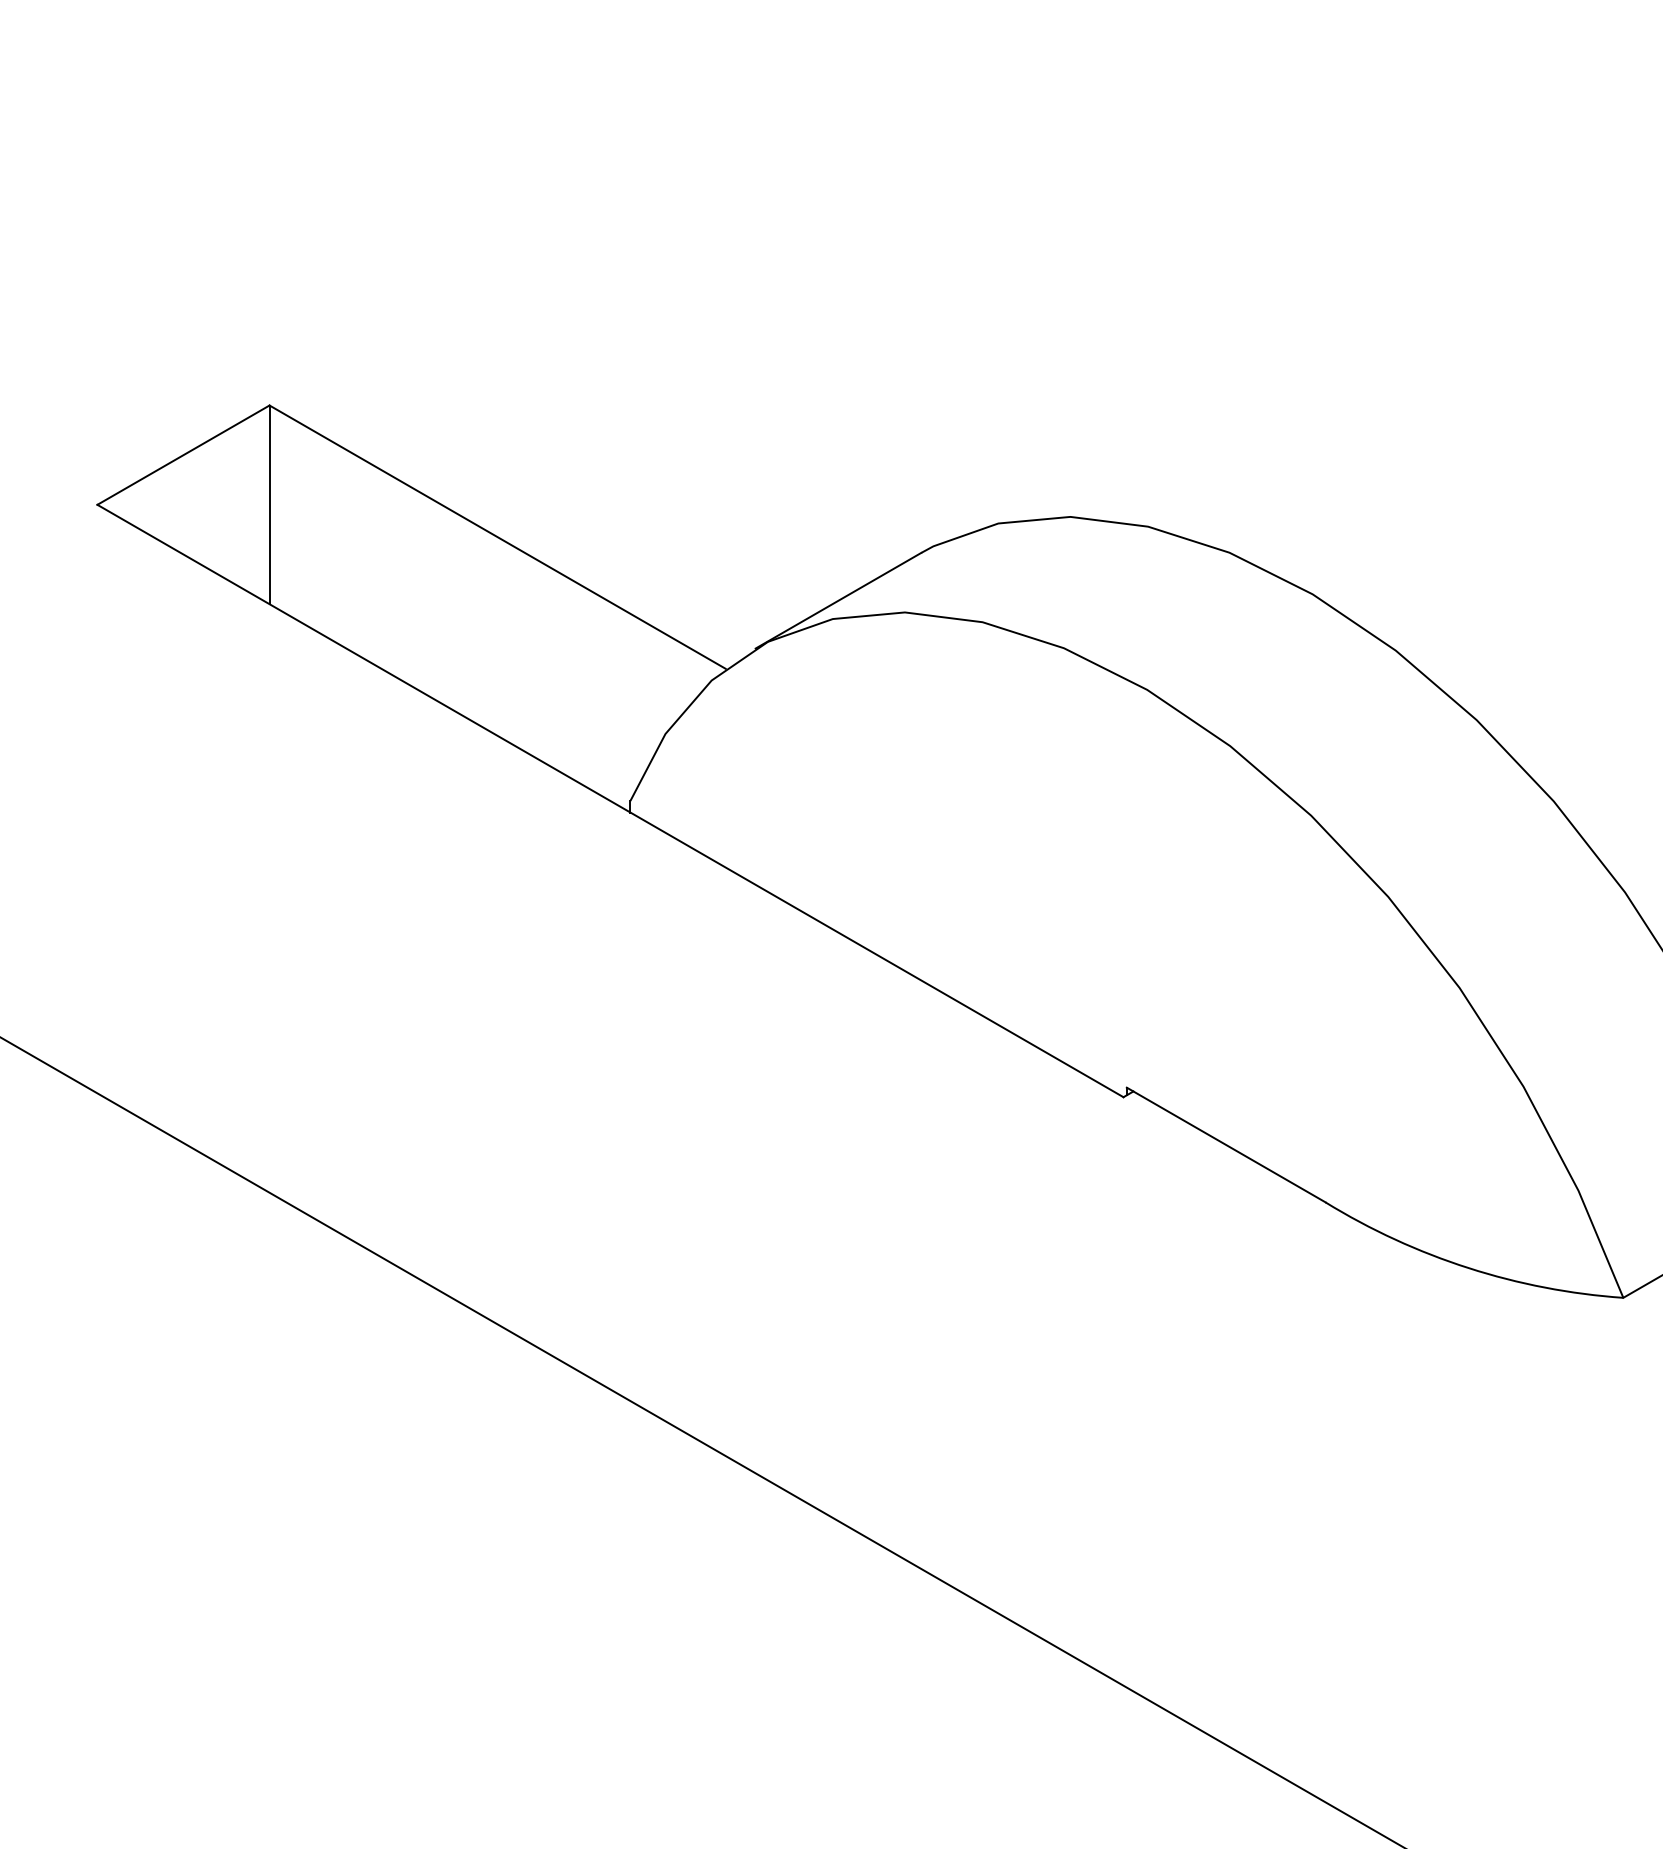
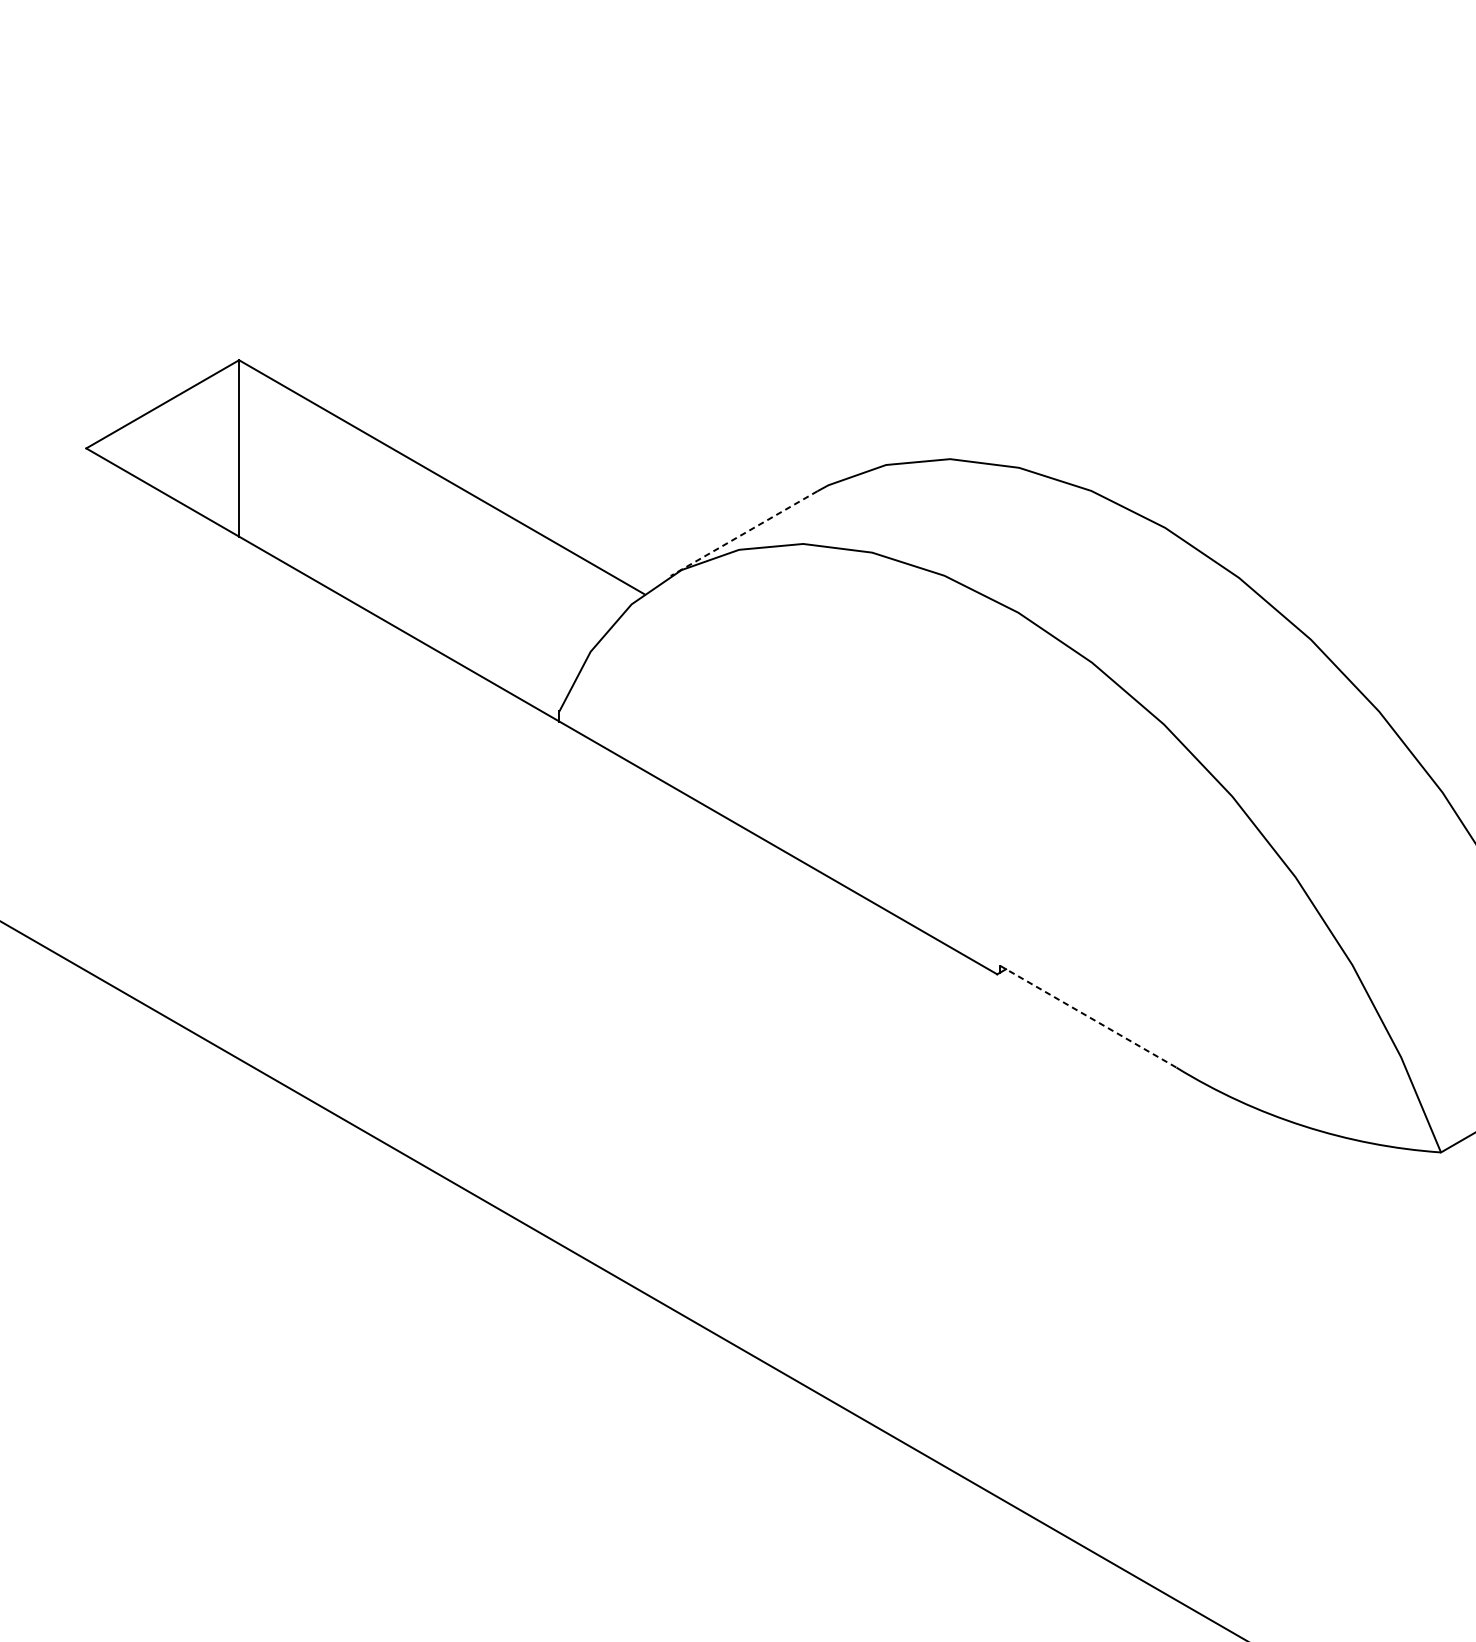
line: (838, 600) -> (744, 533), solid -> dashed
line: (1226, 1144) -> (1088, 1016), solid -> dashed

